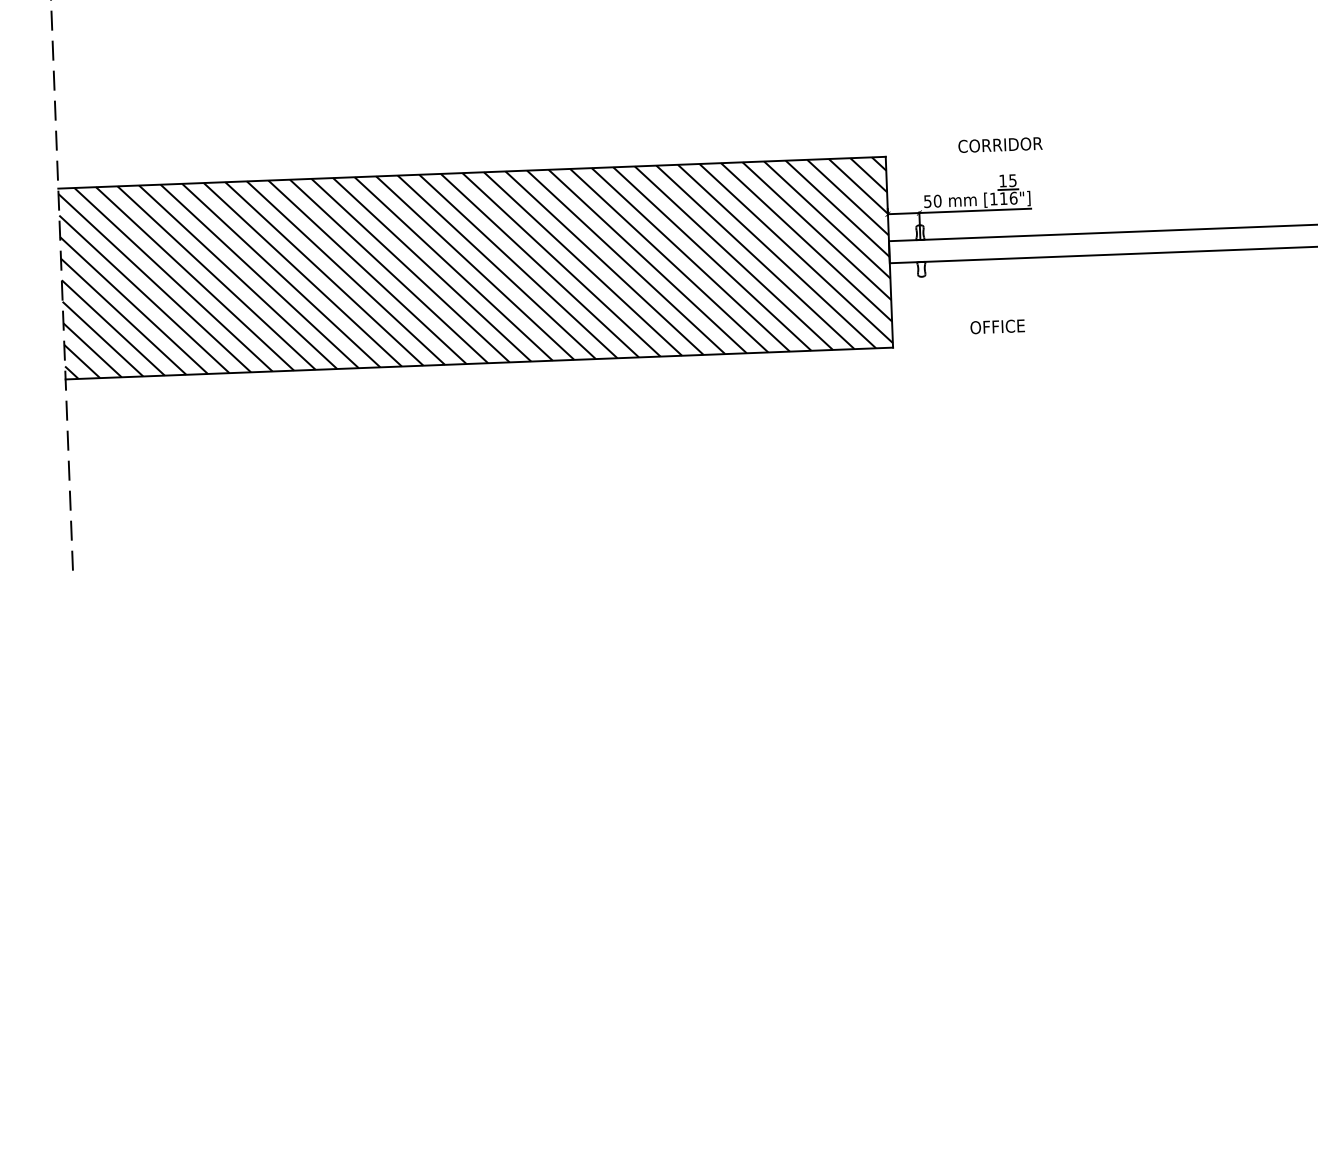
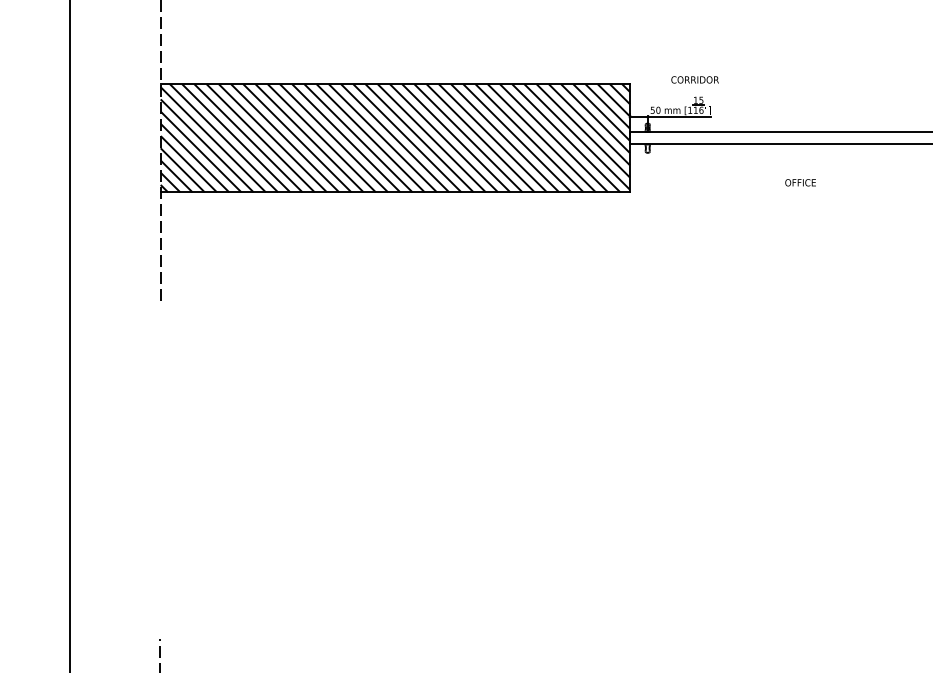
text: (997, 326) -> (800, 182), moved

